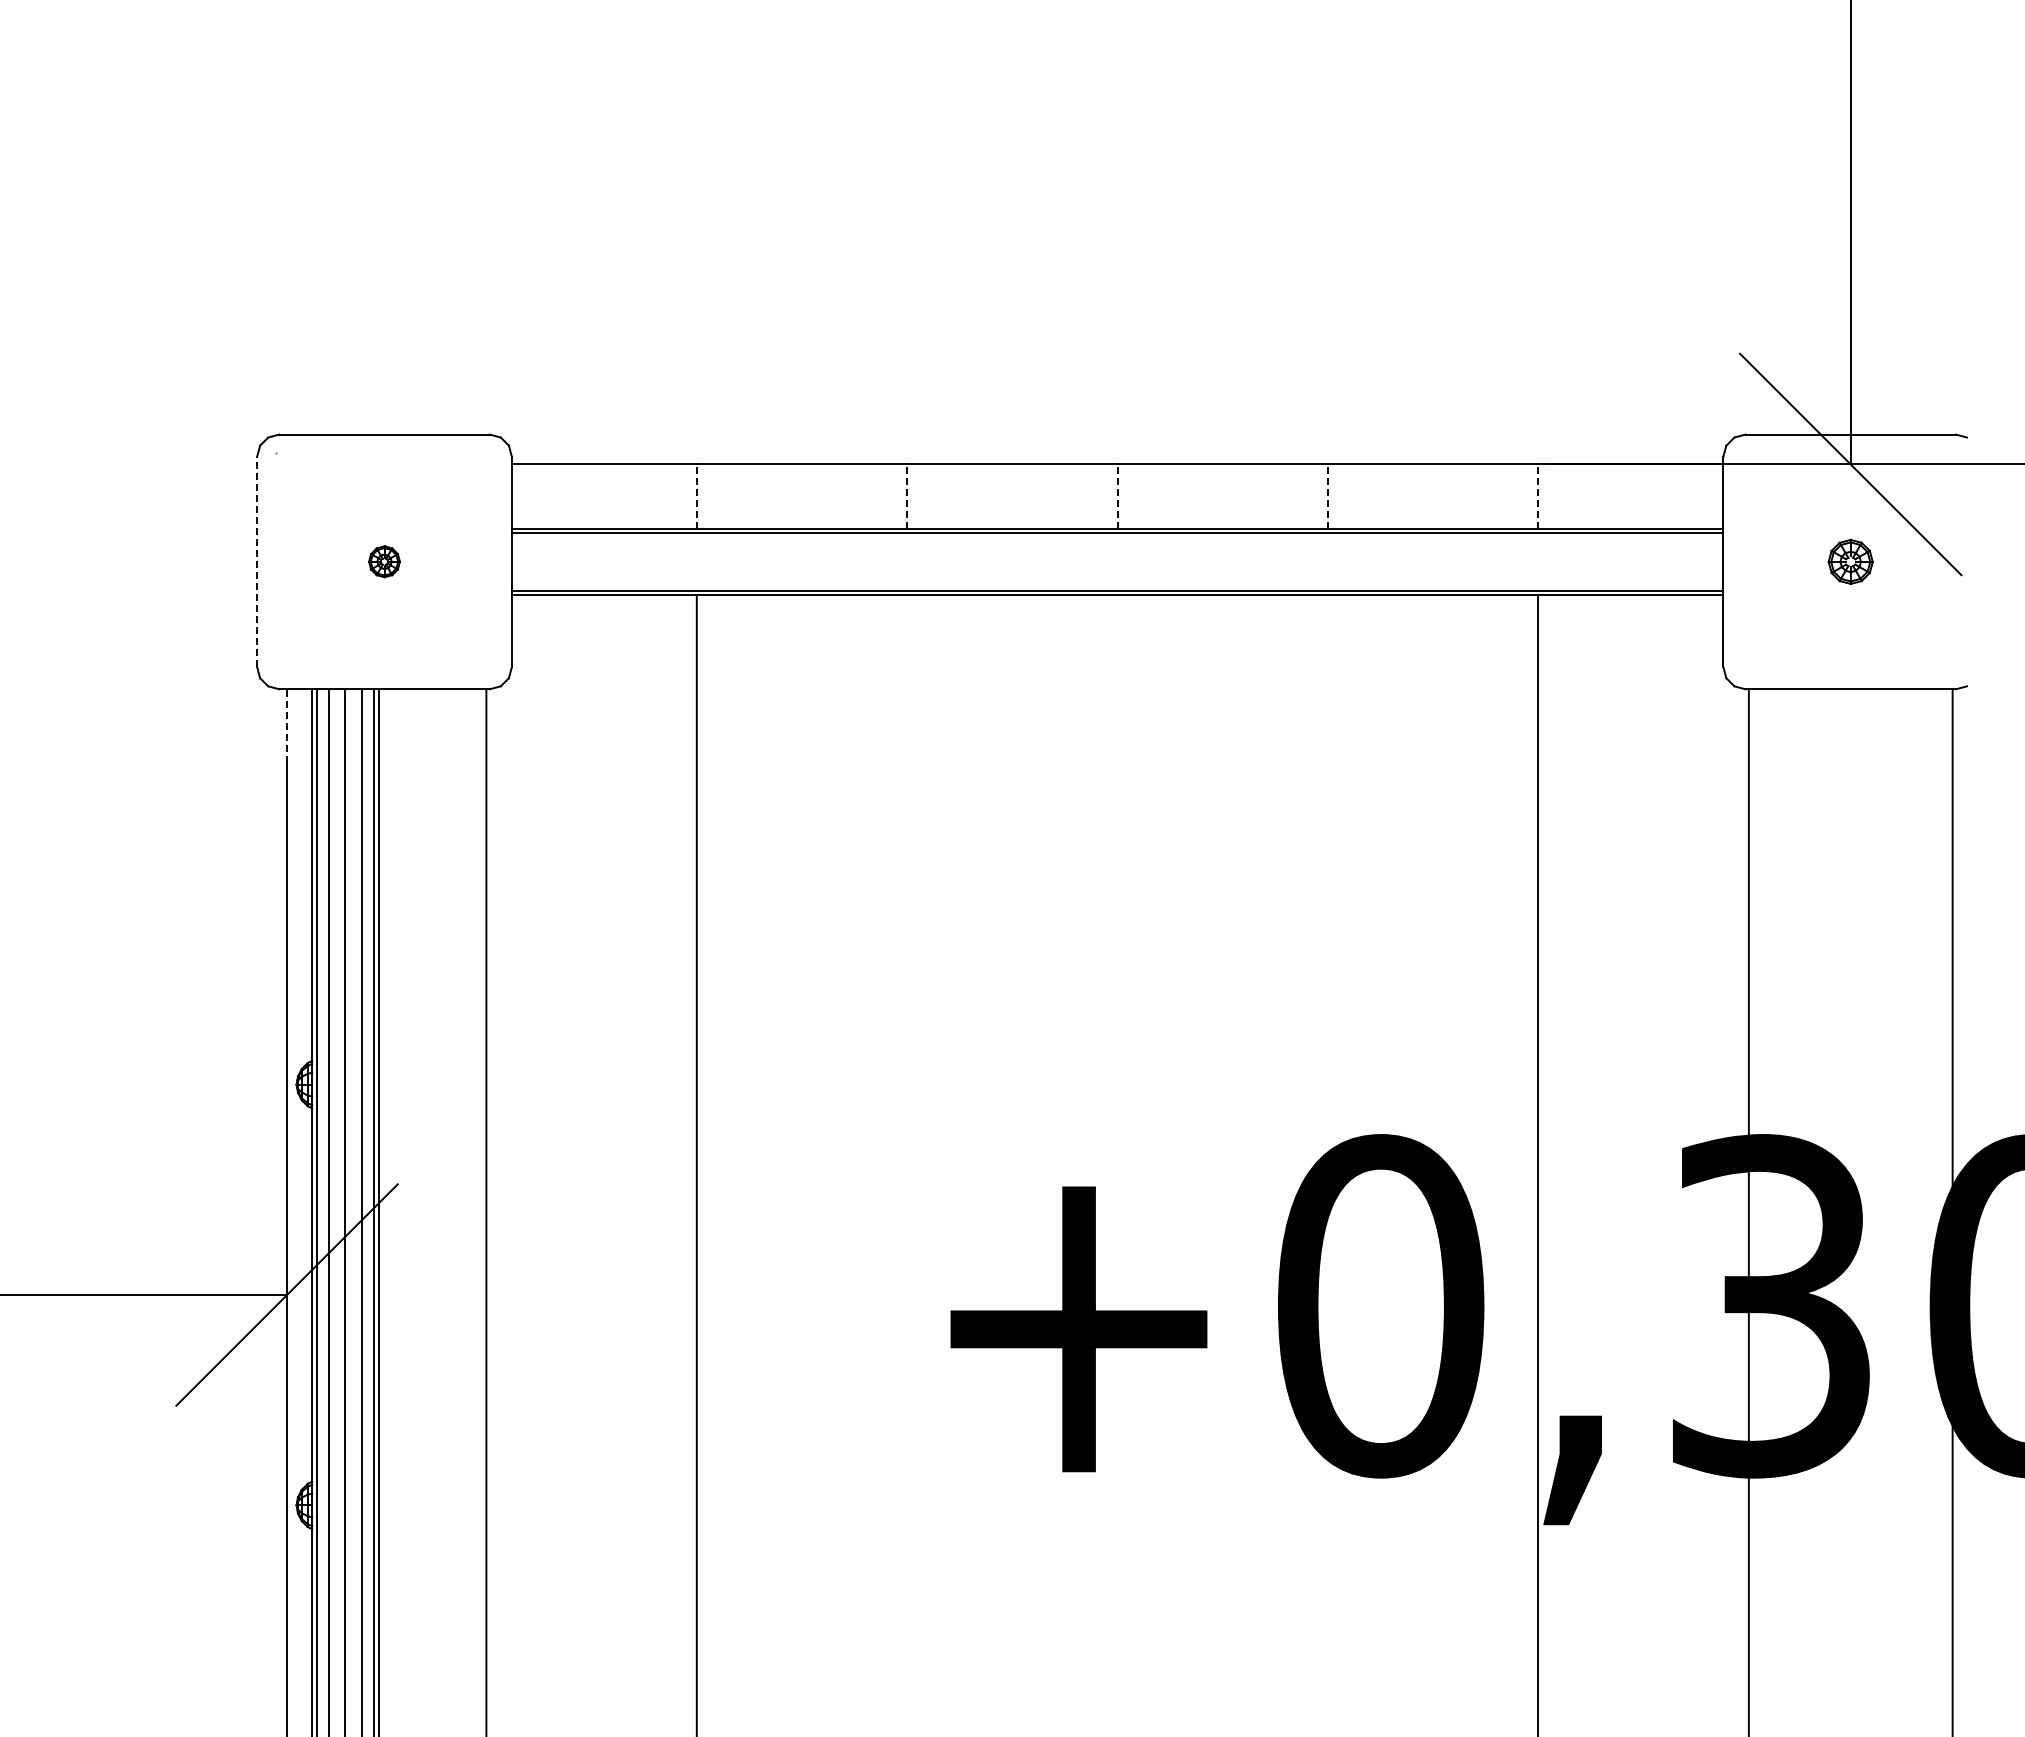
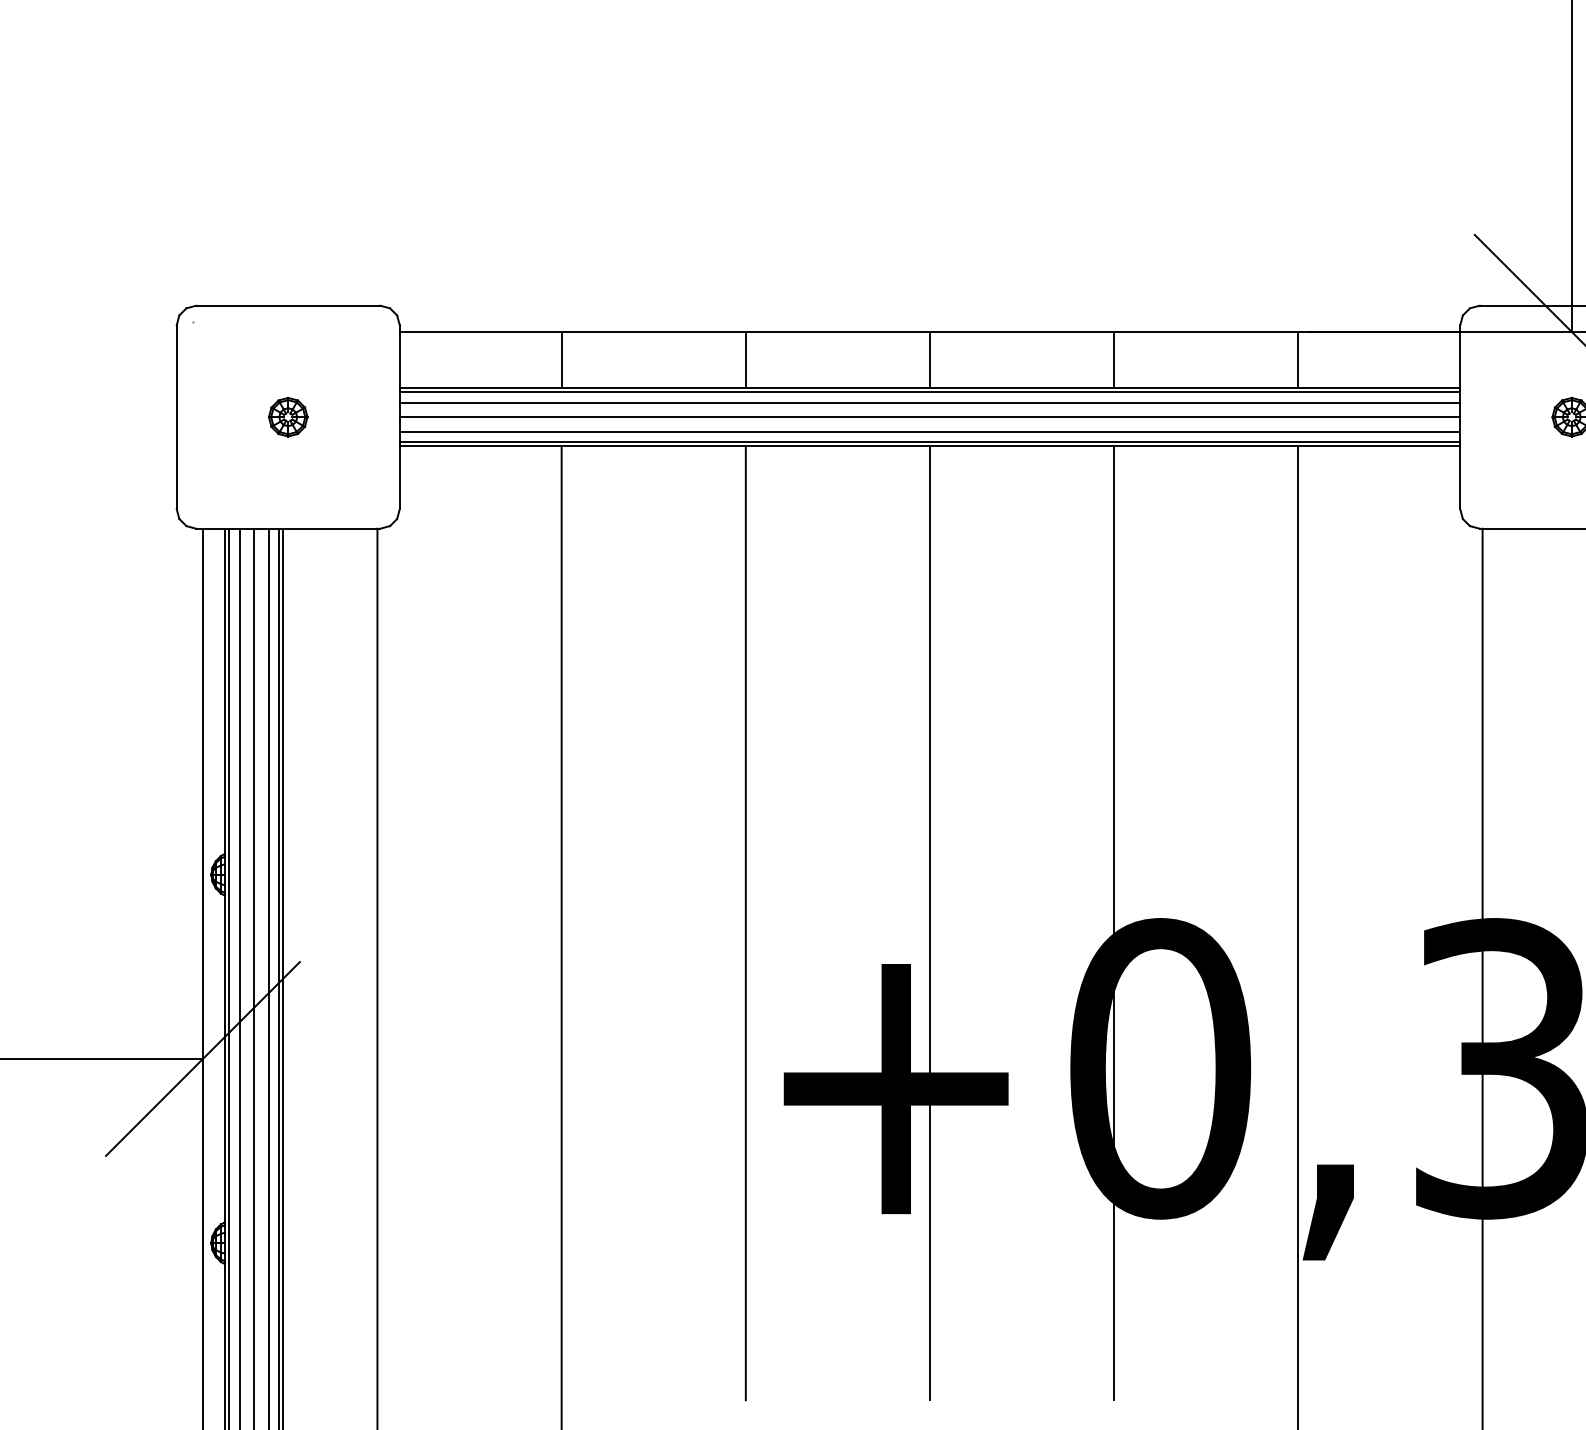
line: (696, 496) -> (561, 359), dashed -> solid
line: (907, 496) -> (746, 359), dashed -> solid
line: (1117, 496) -> (929, 359), dashed -> solid
line: (1328, 496) -> (1114, 359), dashed -> solid
line: (1538, 496) -> (1298, 359), dashed -> solid
line: (1117, 545) -> (929, 402), added
line: (257, 561) -> (177, 416), dashed -> solid
part: (384, 561) -> (288, 416), size x1.43
line: (1117, 561) -> (929, 416), added
line: (1117, 578) -> (929, 431), added
line: (287, 725) -> (203, 560), dashed -> solid
line: (907, 1139) -> (746, 922), added
line: (1117, 1139) -> (929, 922), added
line: (1328, 1139) -> (1114, 922), added

